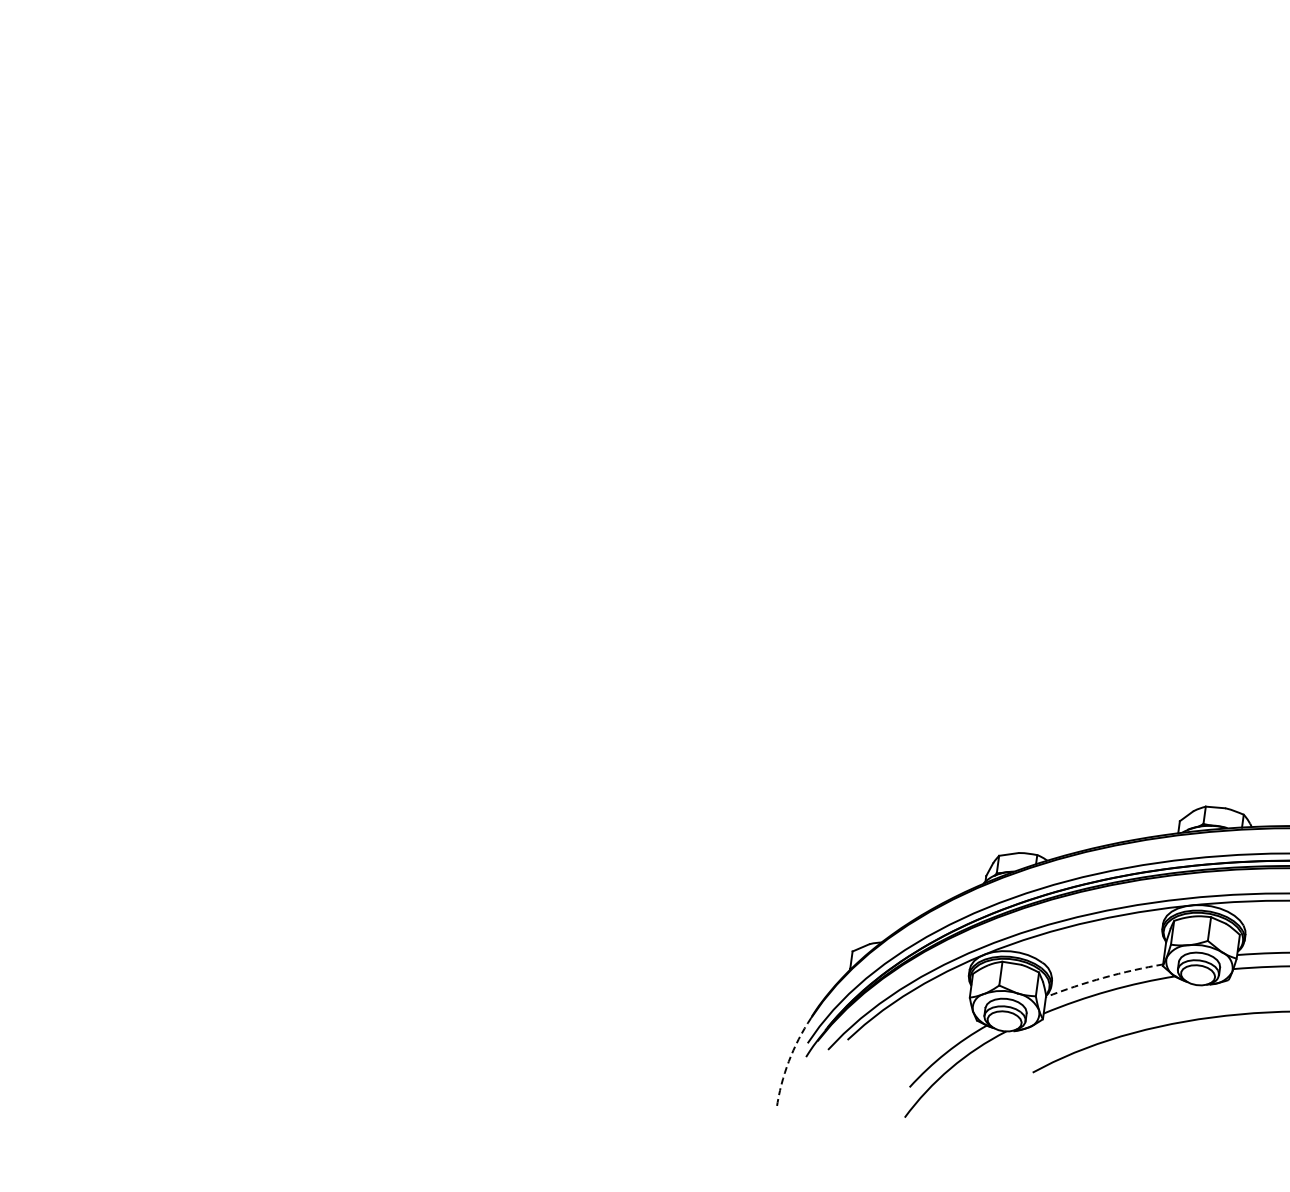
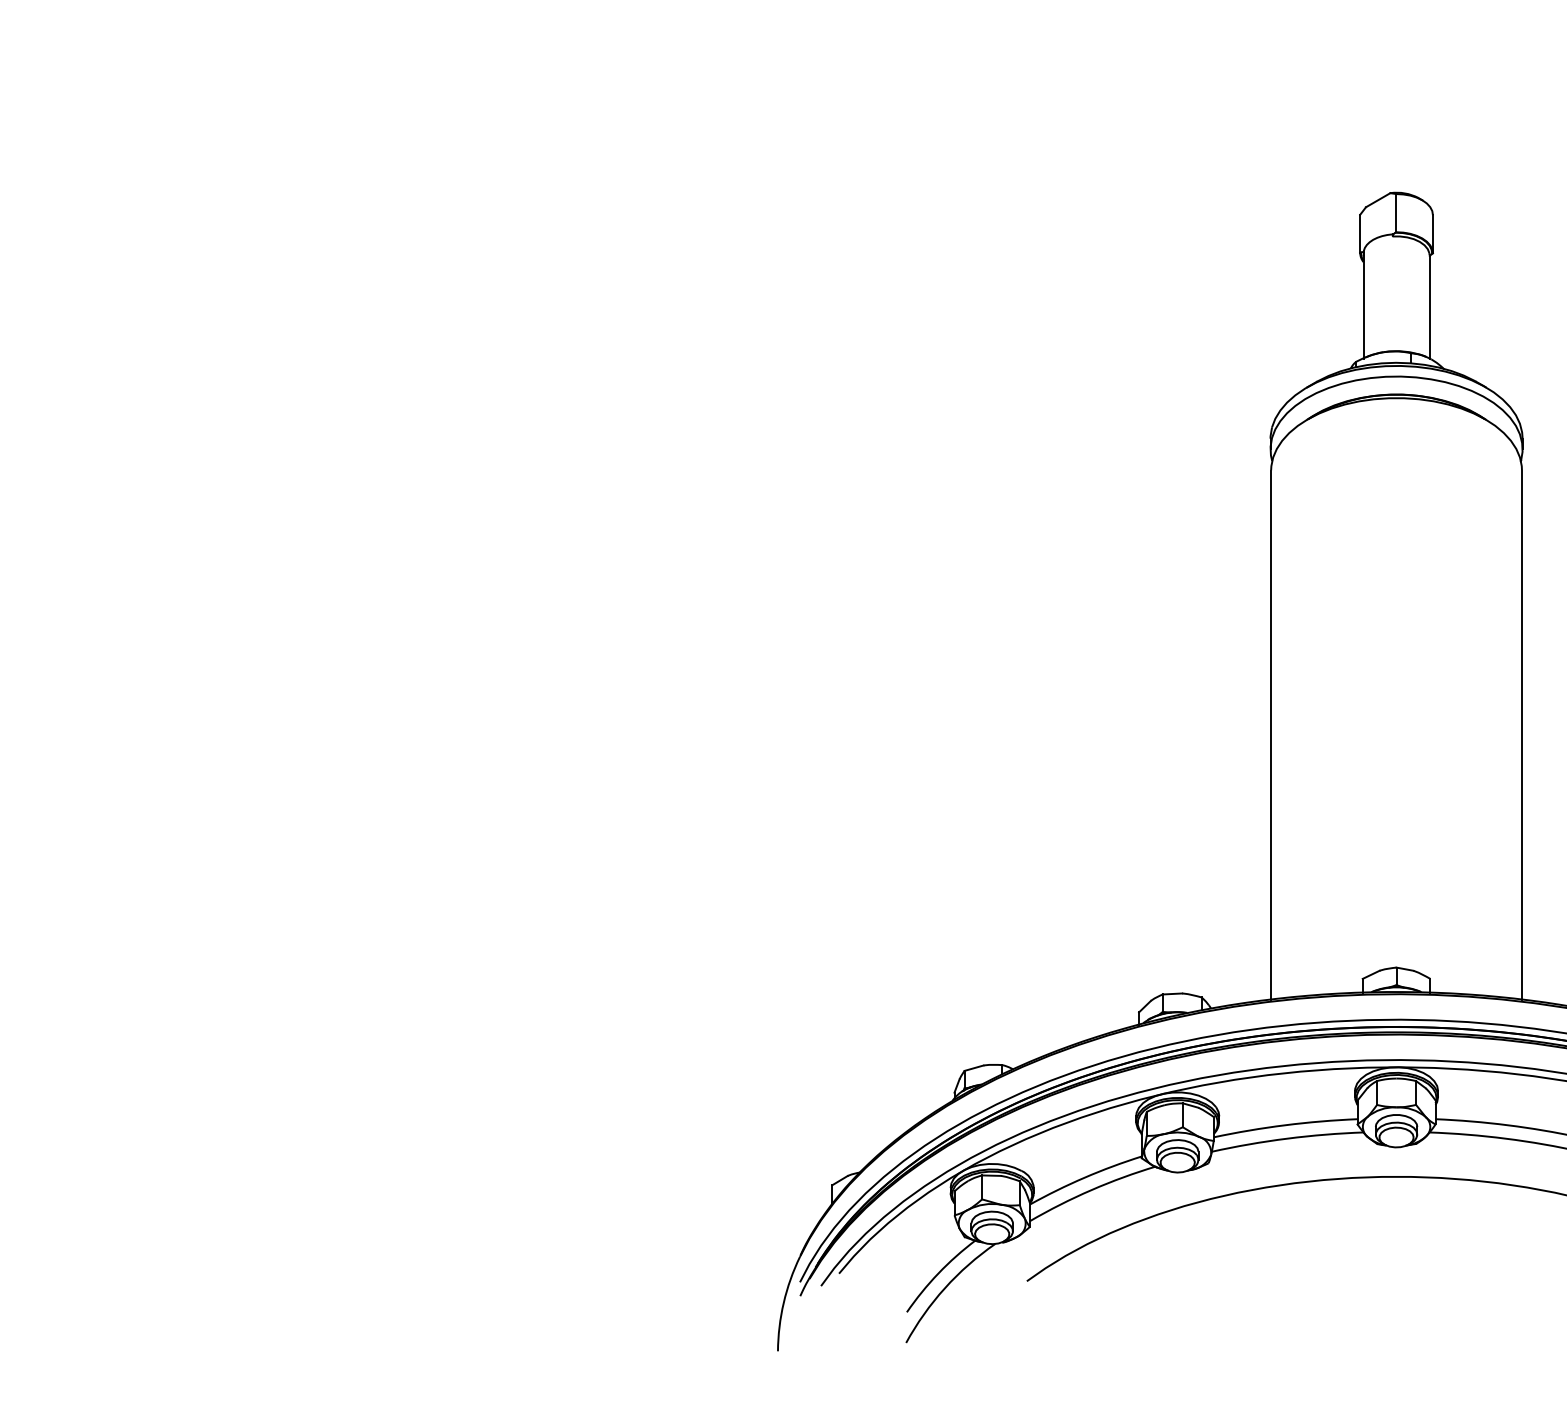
arc: (1103, 977) -> (1084, 1177), dashed -> solid
arc: (788, 1061) -> (783, 1302), dashed -> solid

